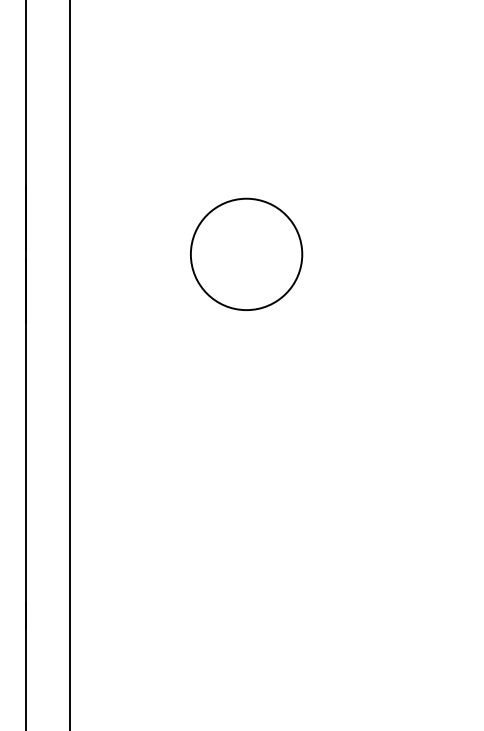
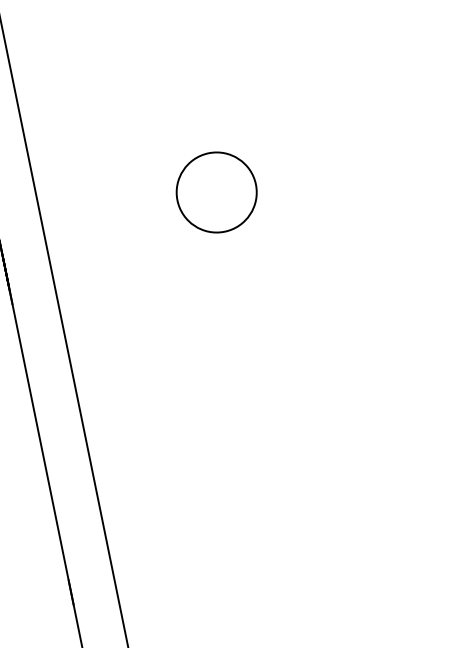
circle: (246, 254) -> (216, 192), size x0.71

